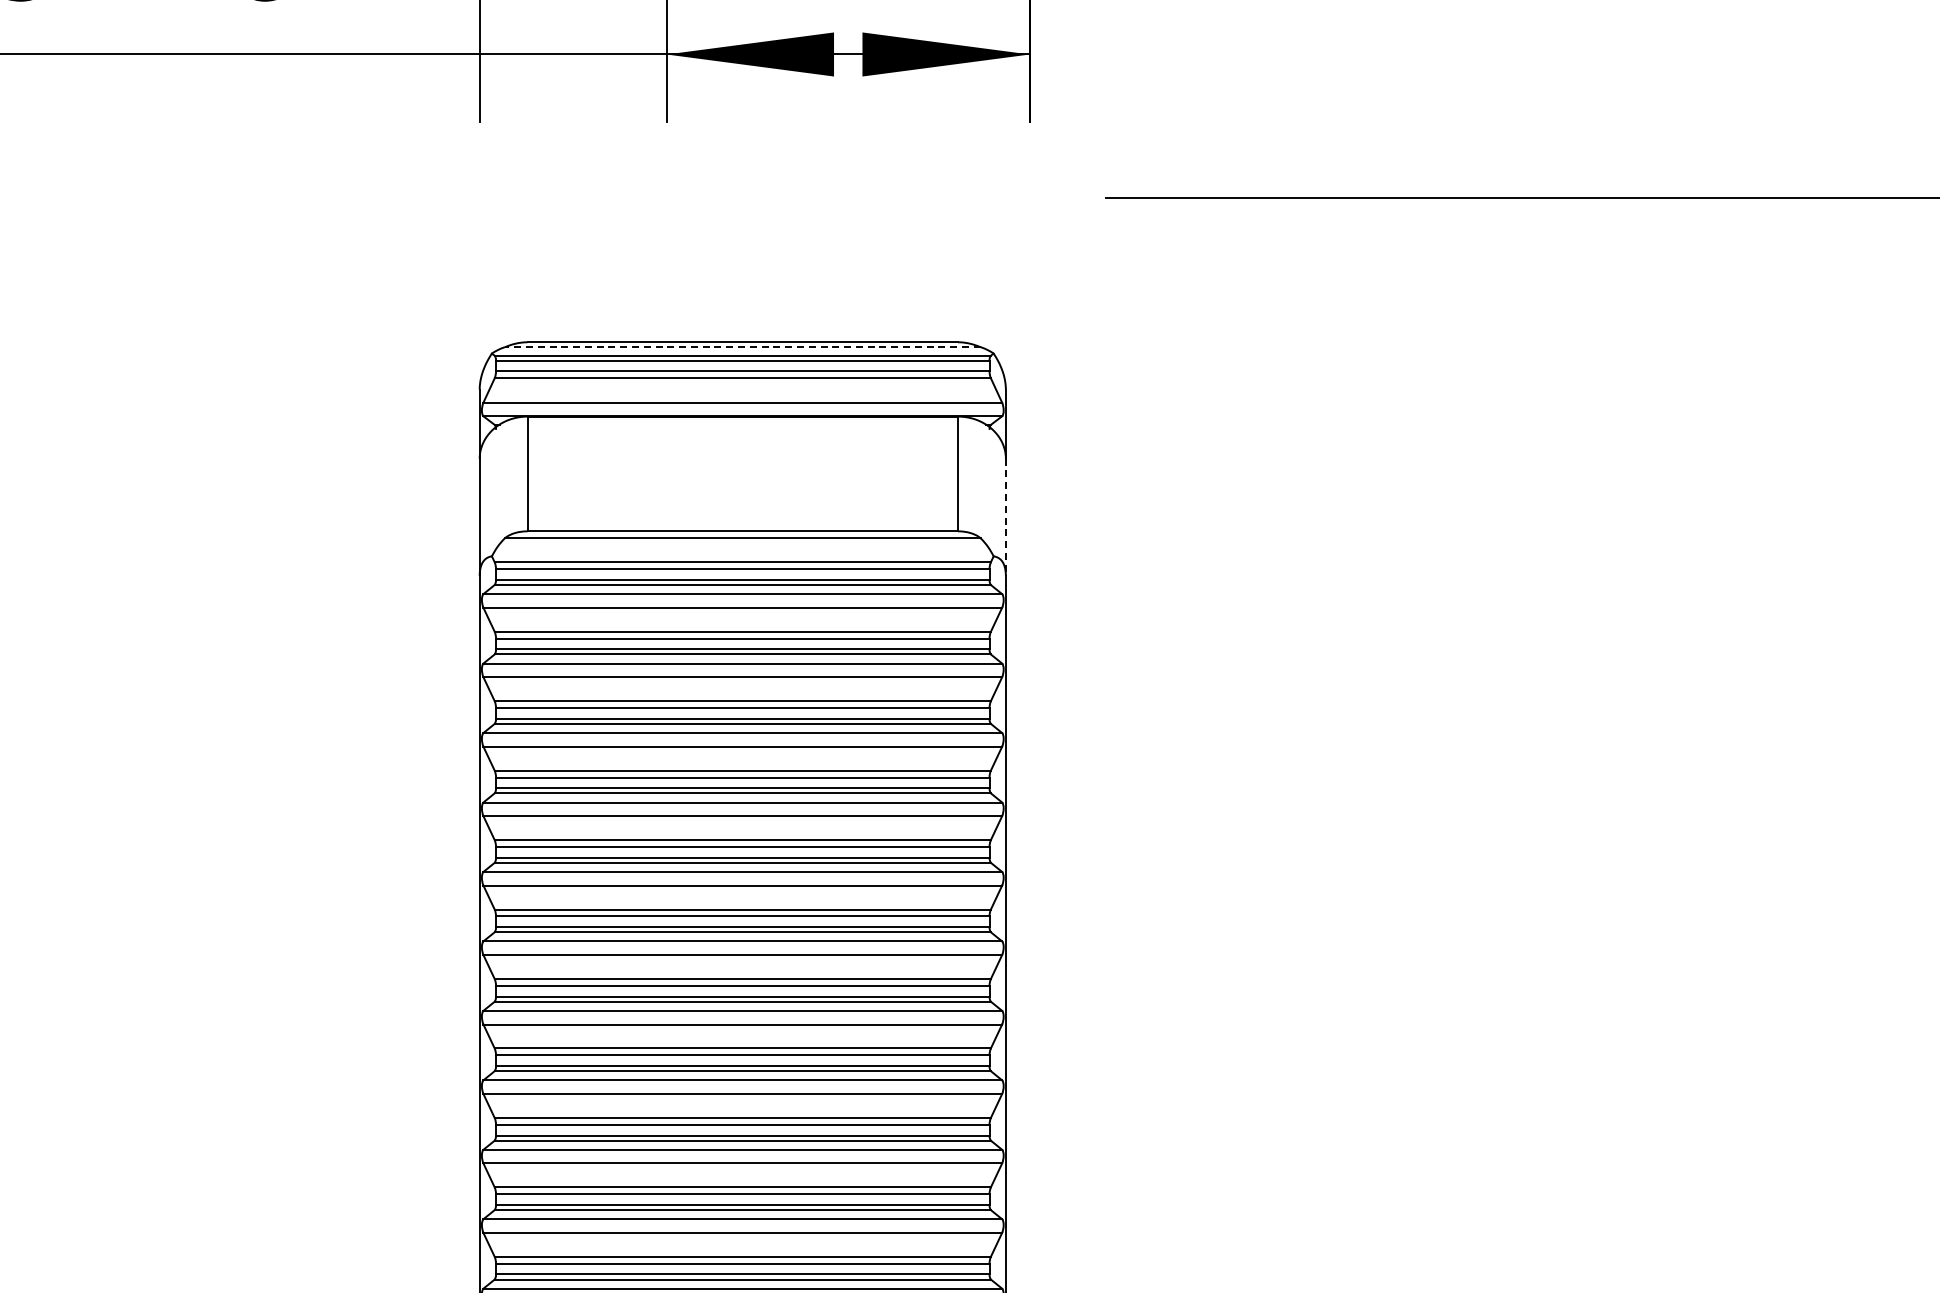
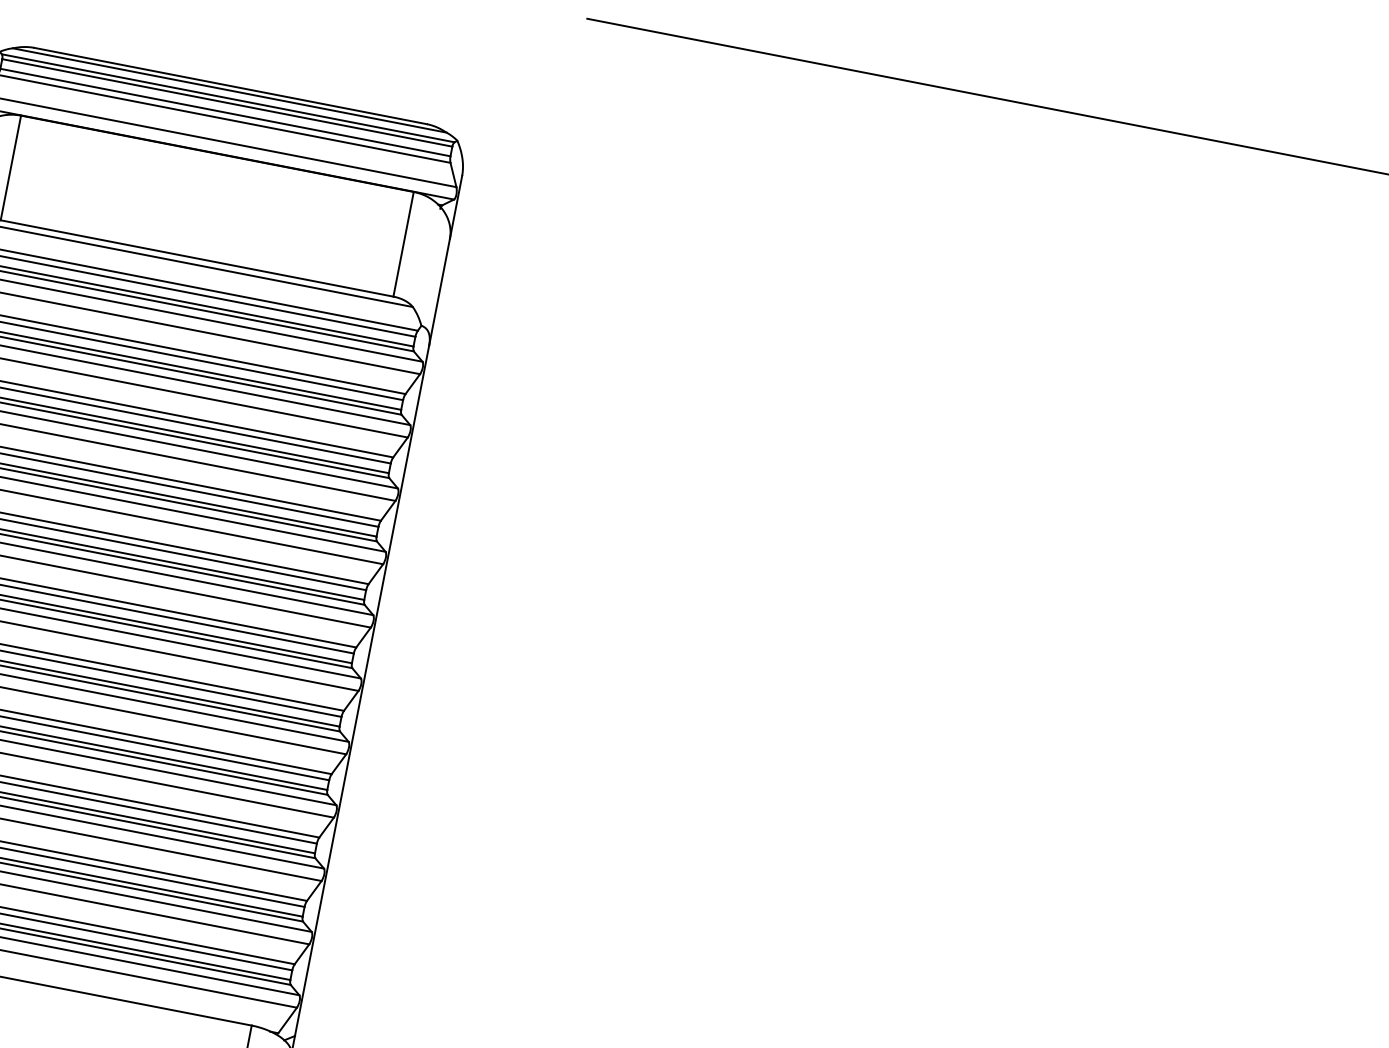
line: (742, 347) -> (229, 90), dashed -> solid
line: (1005, 517) -> (439, 292), dashed -> solid

